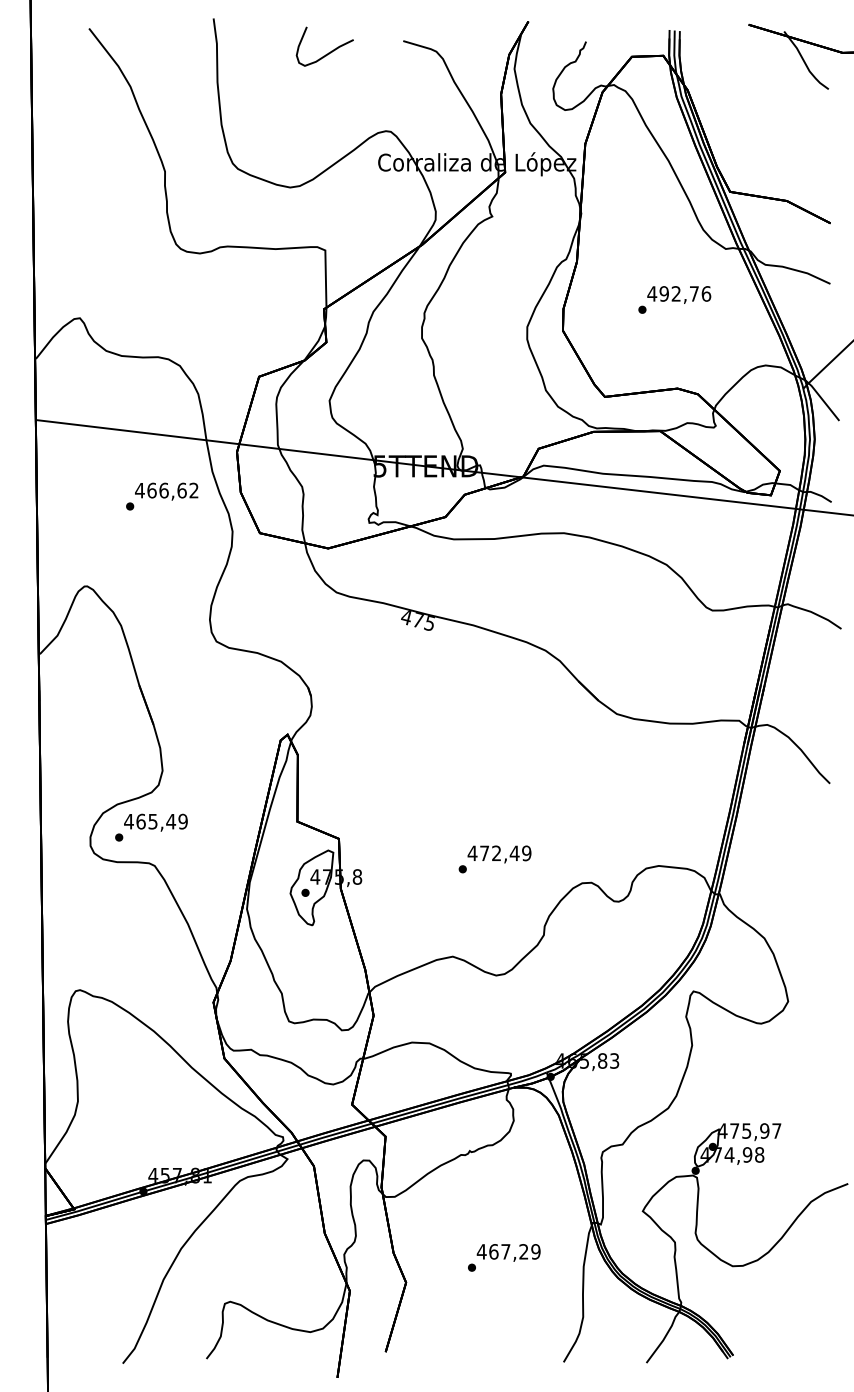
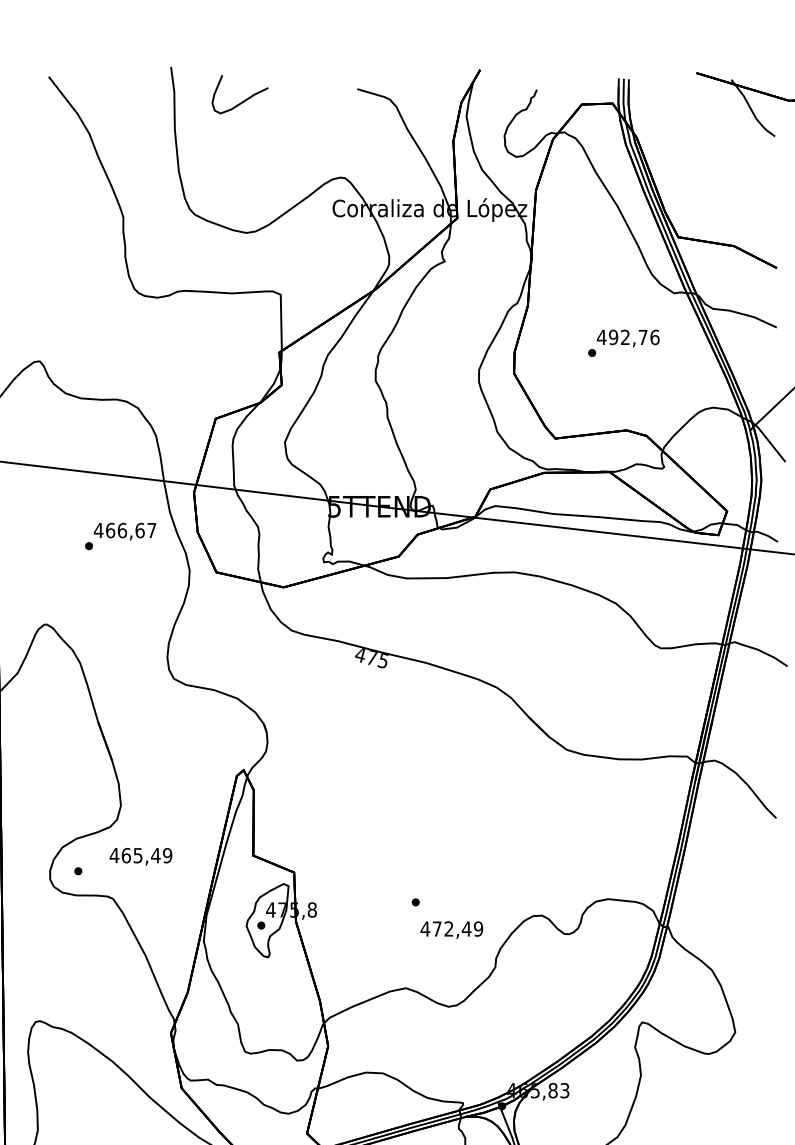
curve: (328, 52) -> (243, 100), moved
text: (193, 490) -> (151, 530), 466,62 -> 466,67
text: (155, 822) -> (140, 856), moved
text: (499, 854) -> (451, 930), moved

